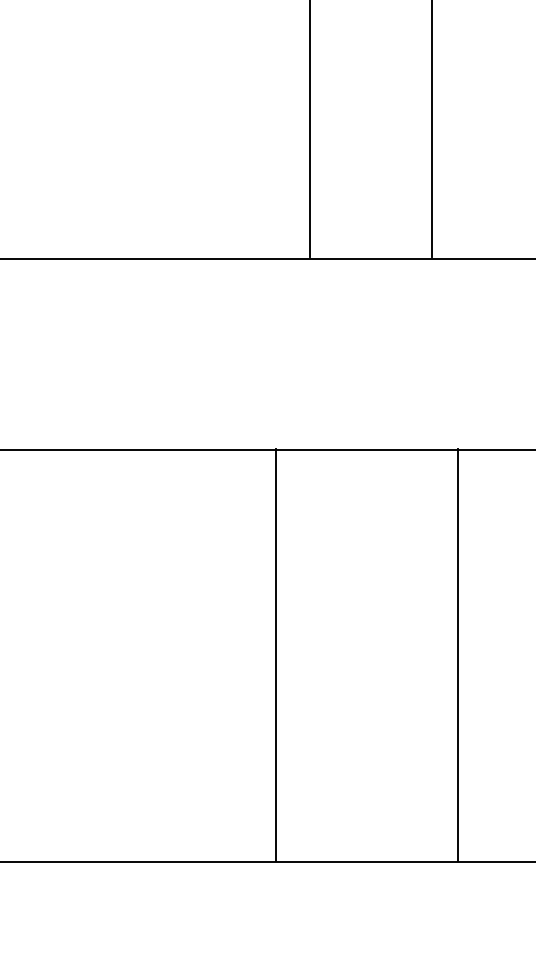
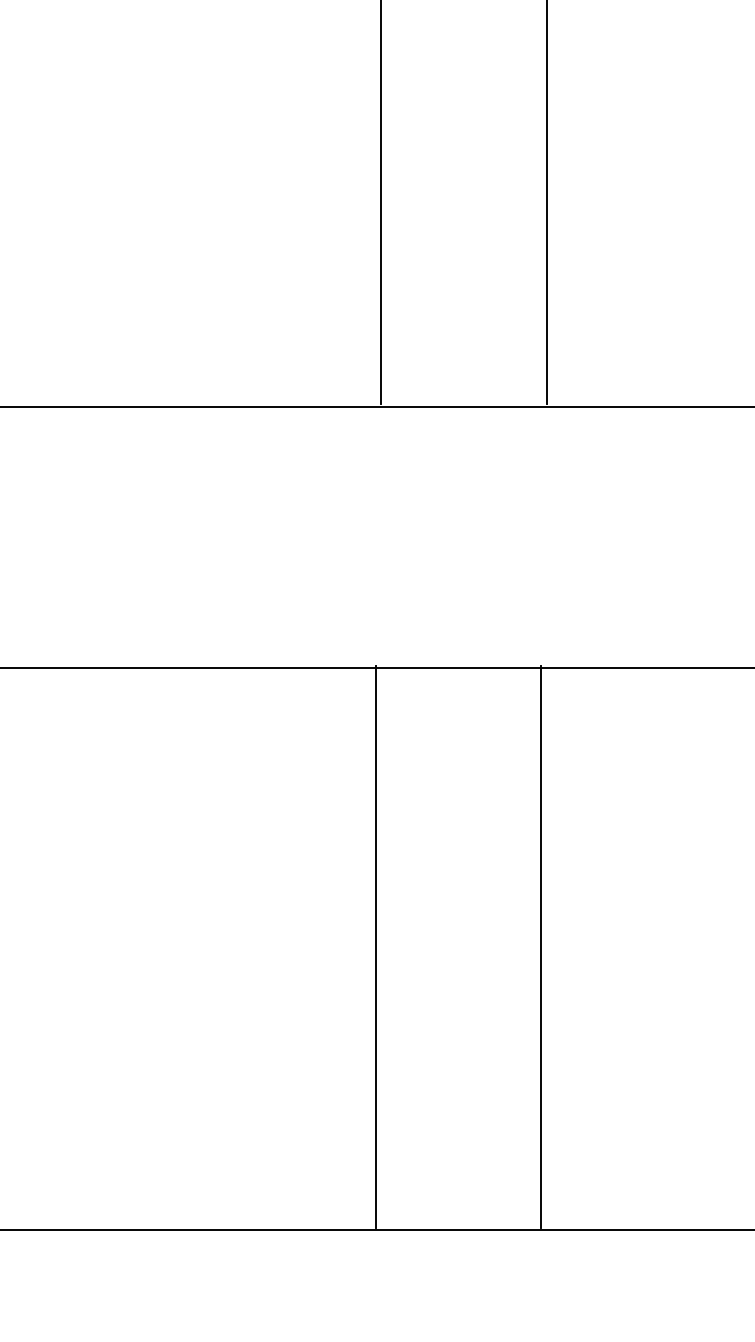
line: (276, 654) -> (375, 947), moved
line: (458, 654) -> (541, 947), moved

